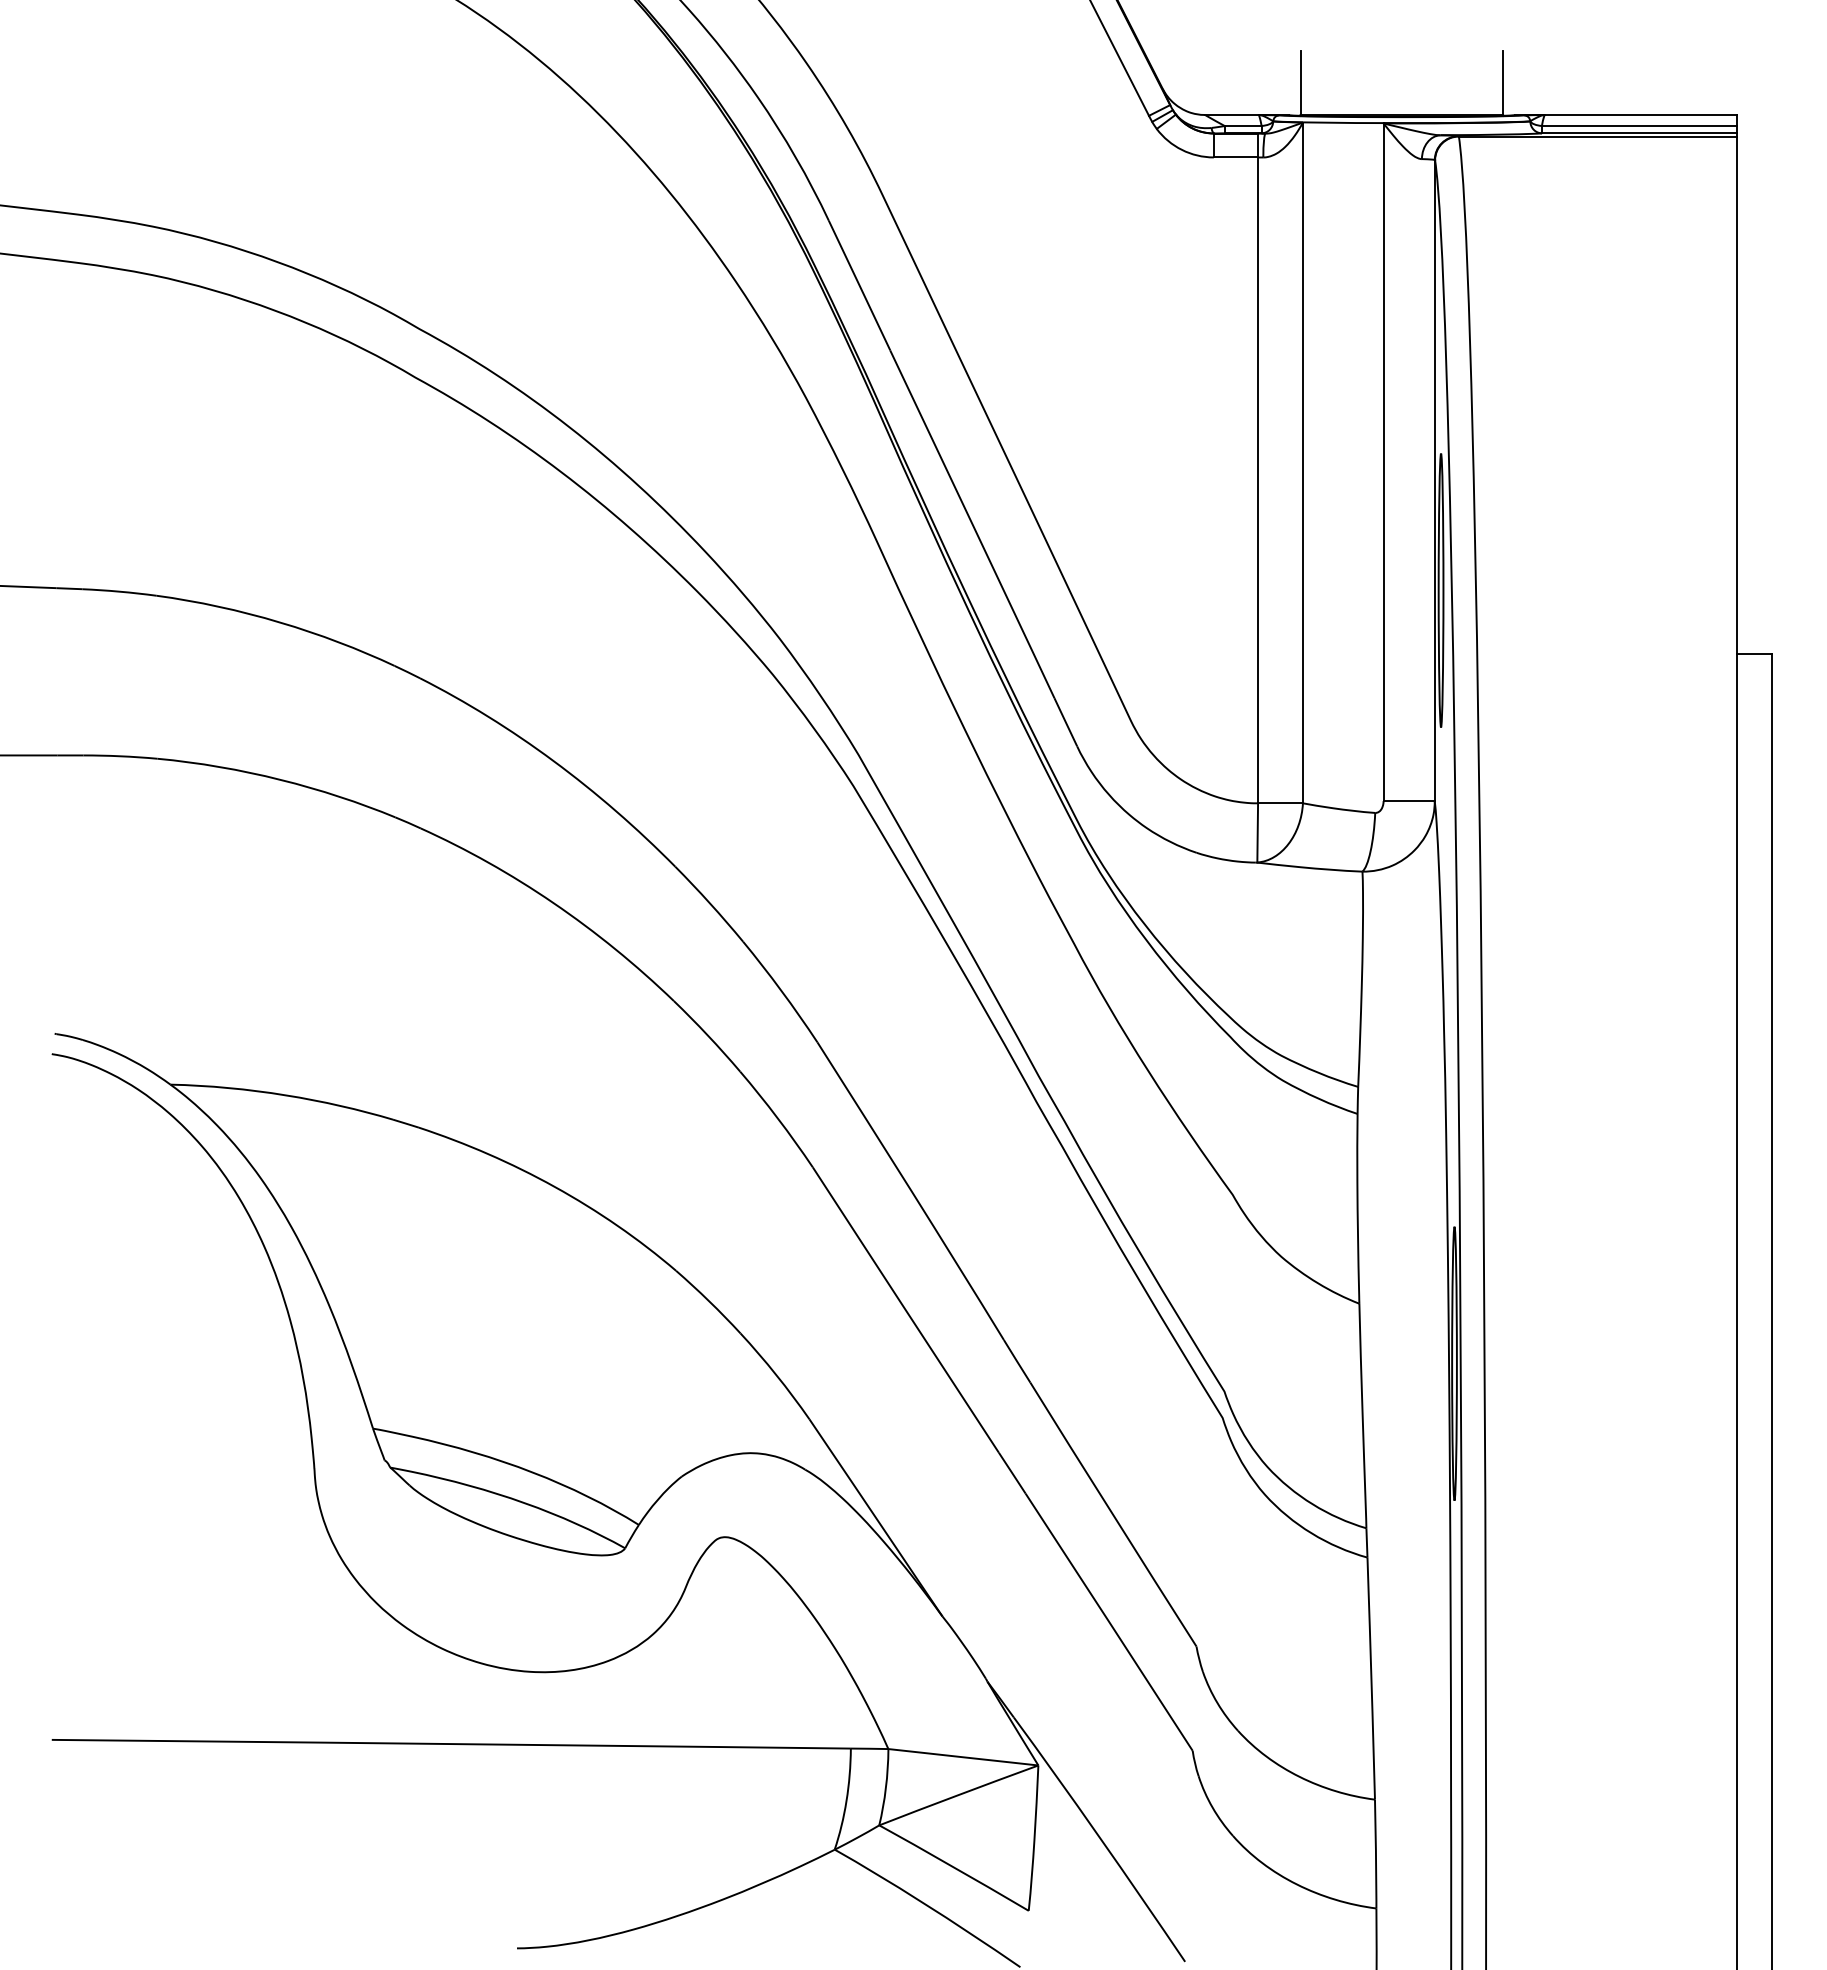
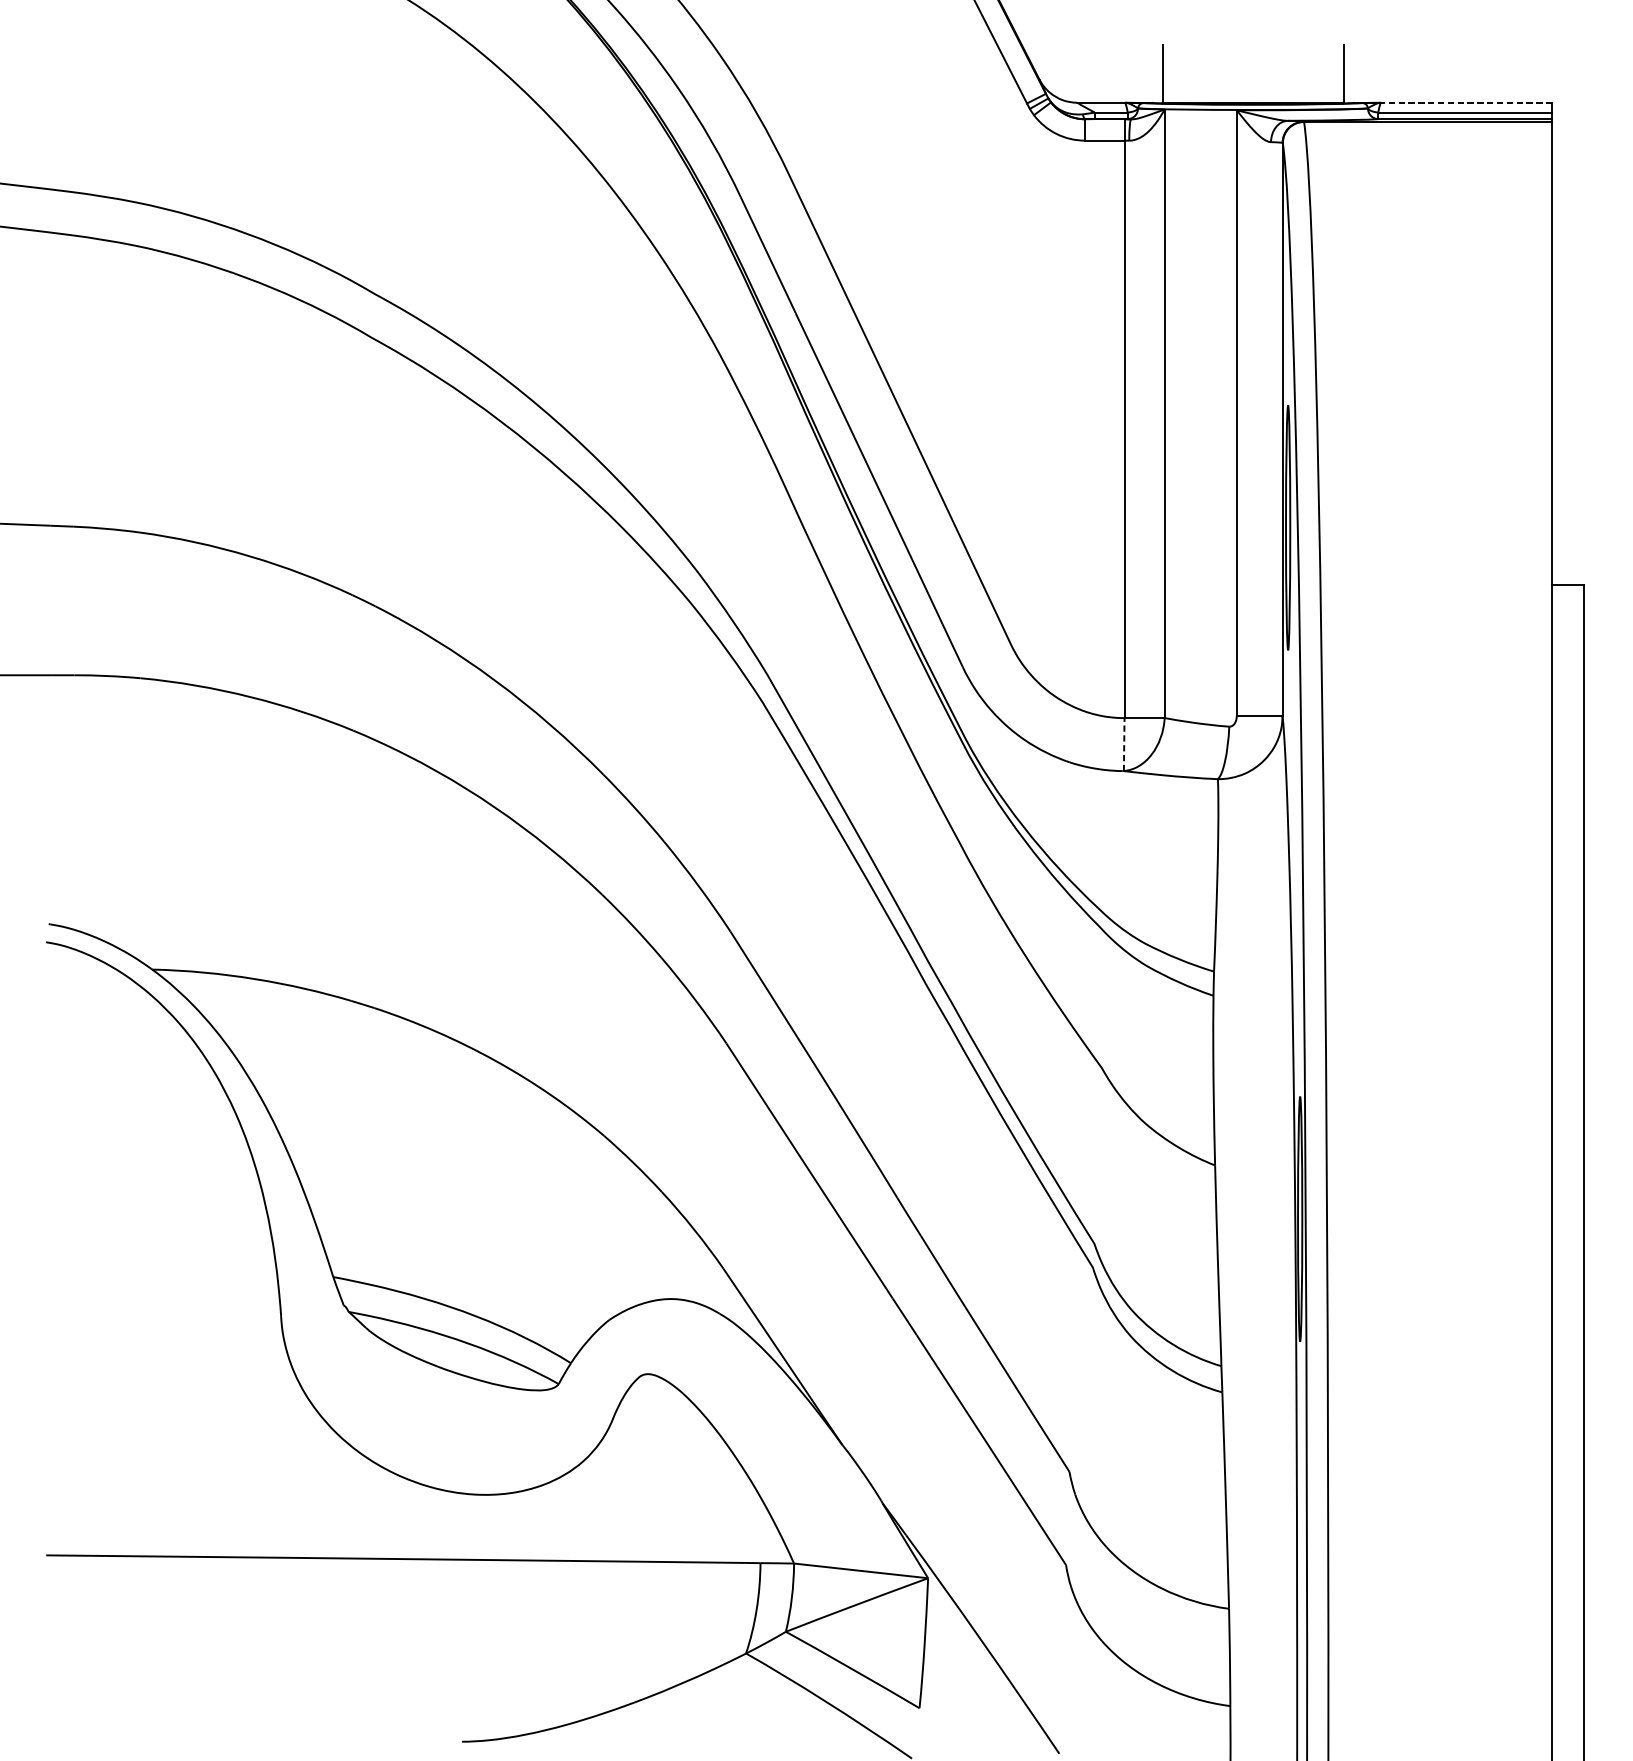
line: (1634, 114) -> (1461, 102), solid -> dashed
line: (1257, 832) -> (1124, 744), solid -> dashed

